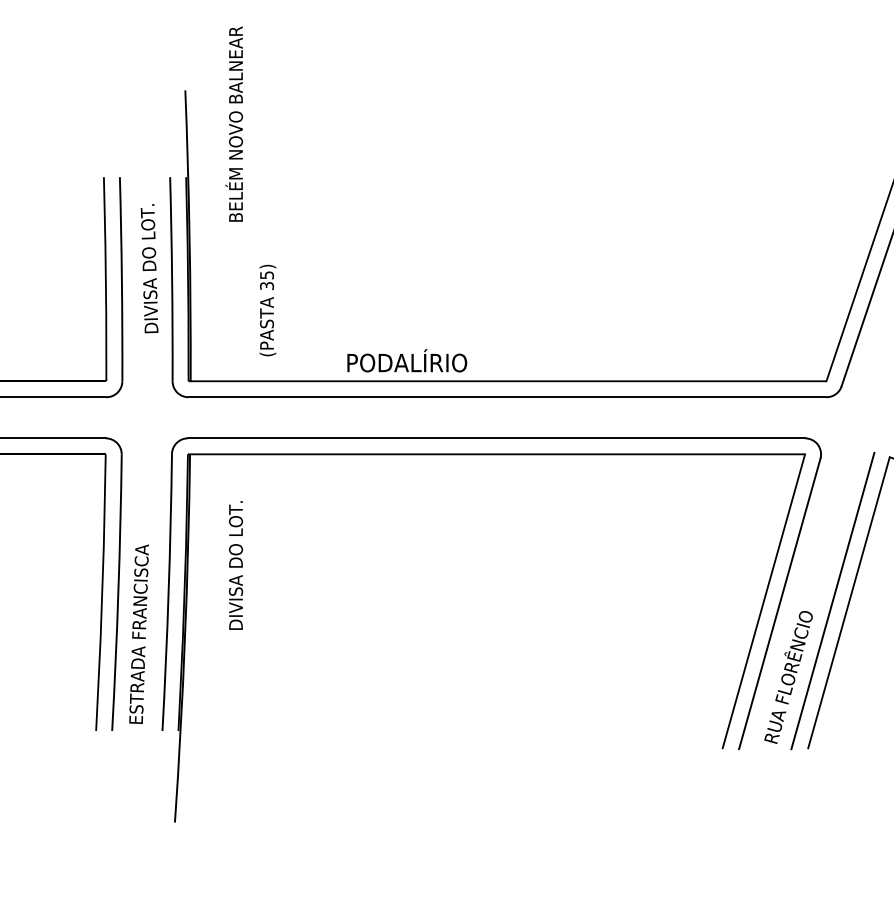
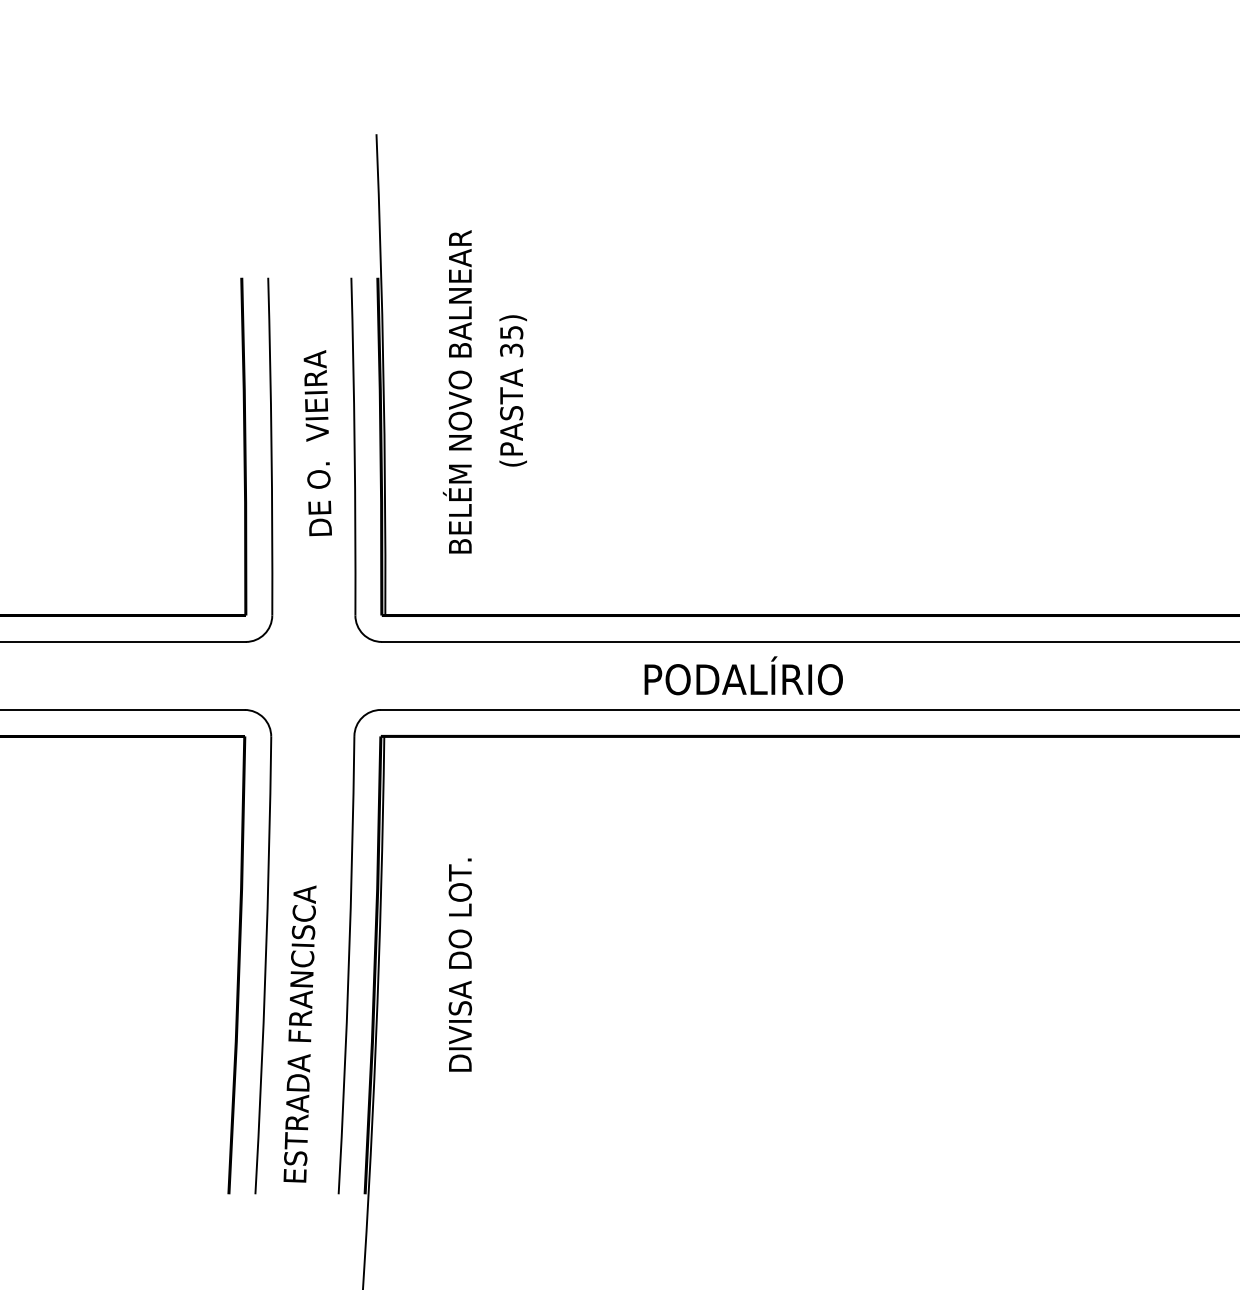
text: (233, 123) -> (456, 390), moved
text: (148, 261) -> (315, 417), DIVISA DO LOT. -> DE O.  VIEIRA
text: (267, 310) -> (512, 390), moved
text: (407, 360) -> (744, 675), moved
text: (235, 565) -> (459, 965), moved

